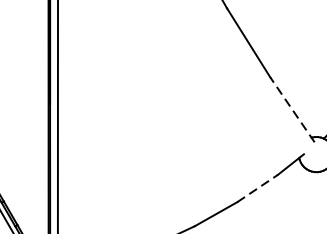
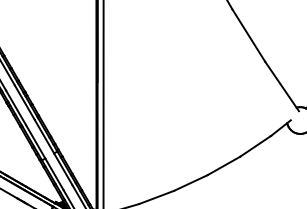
line: (293, 109) -> (282, 86), dashed -> solid
line: (257, 188) -> (255, 146), dashed -> solid

